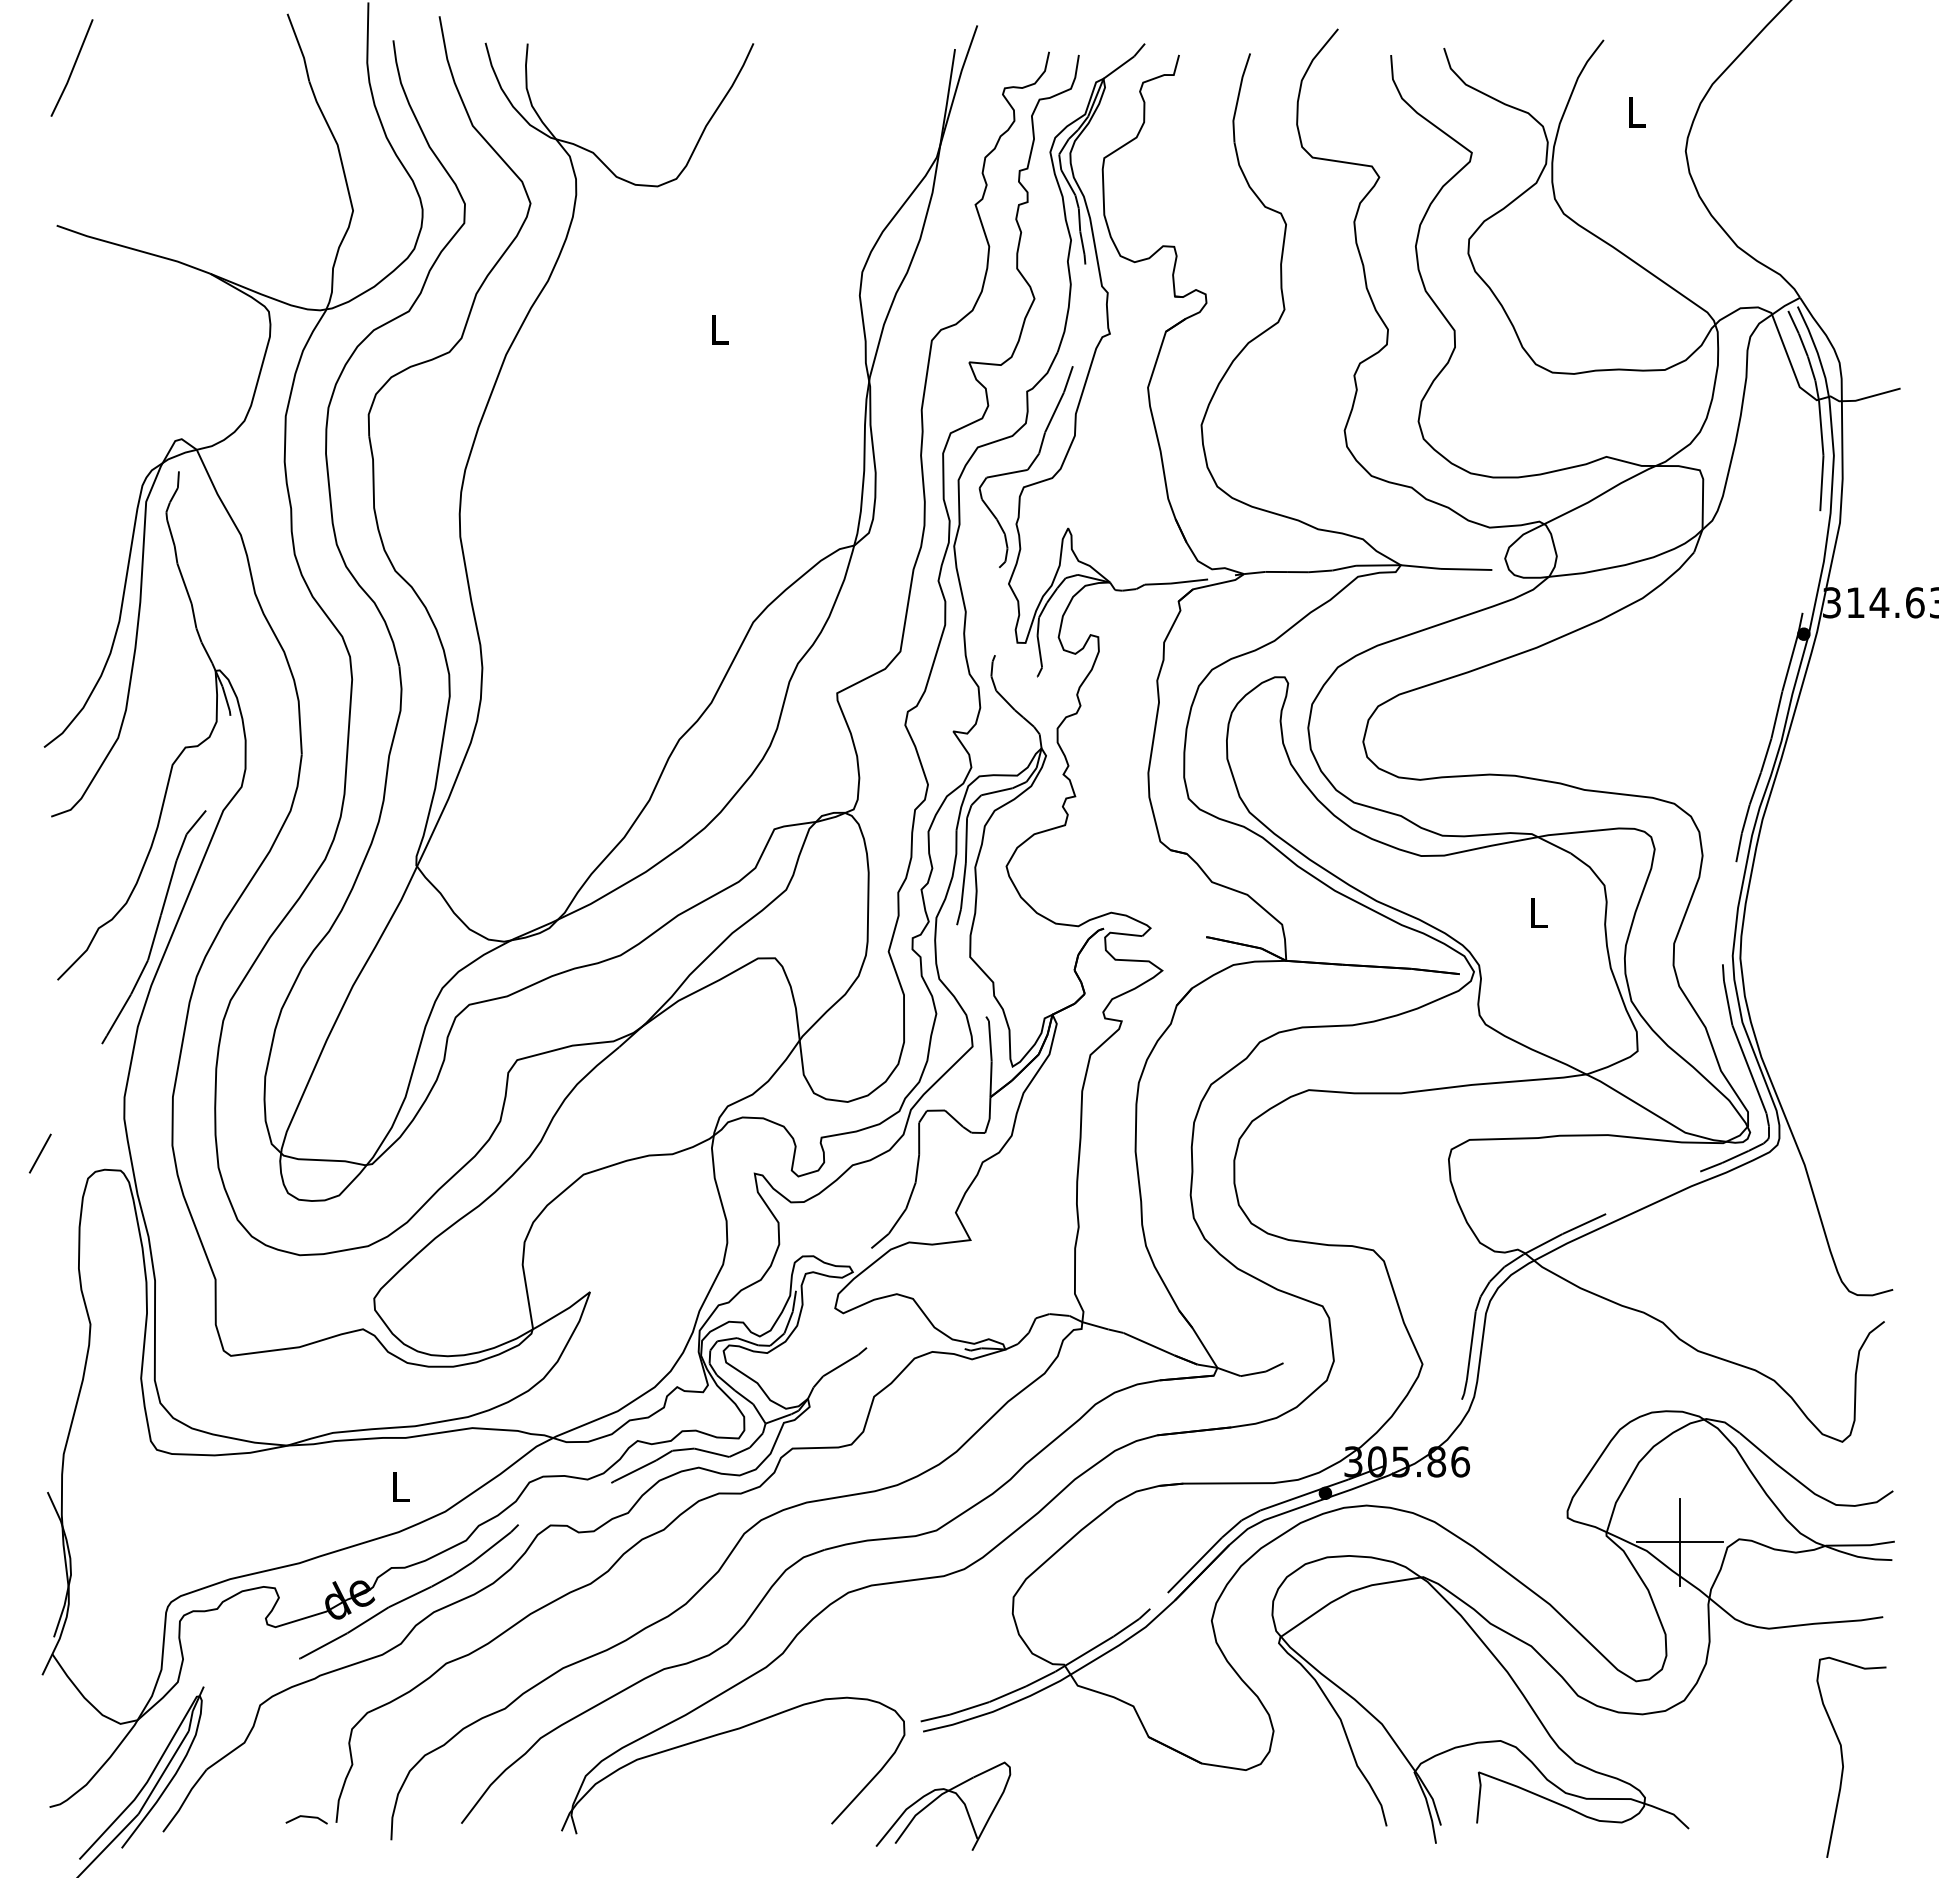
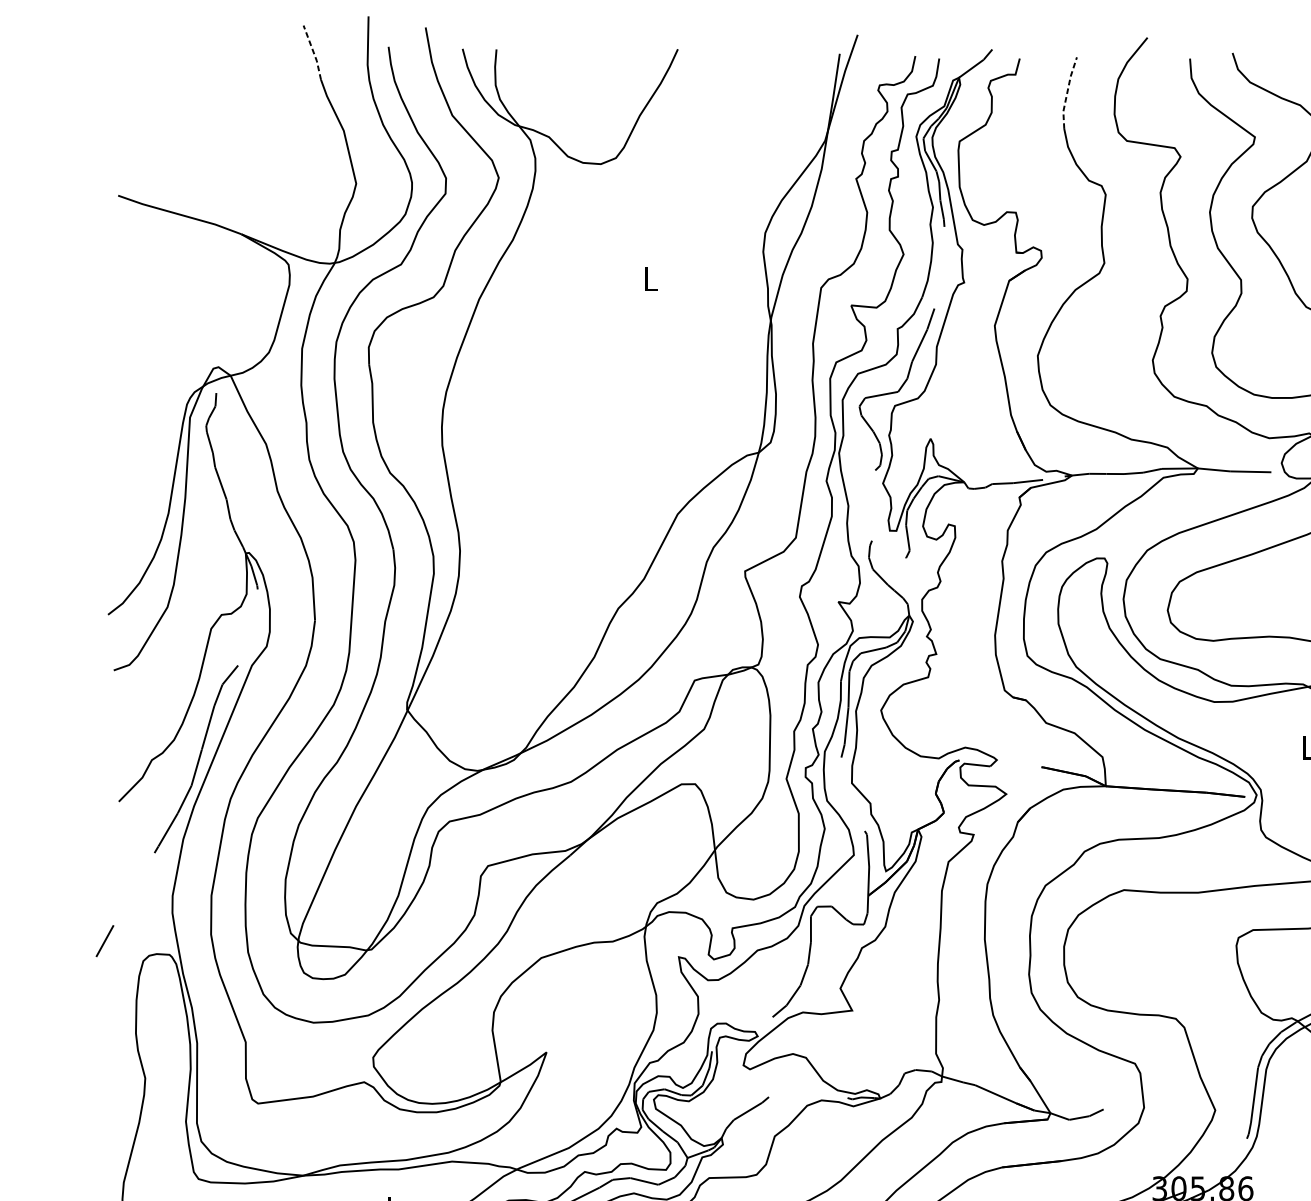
line: (299, 46) -> (313, 51), solid -> dashed
line: (72, 67) -> (130, 68), removed
line: (1238, 97) -> (1067, 92), solid -> dashed

